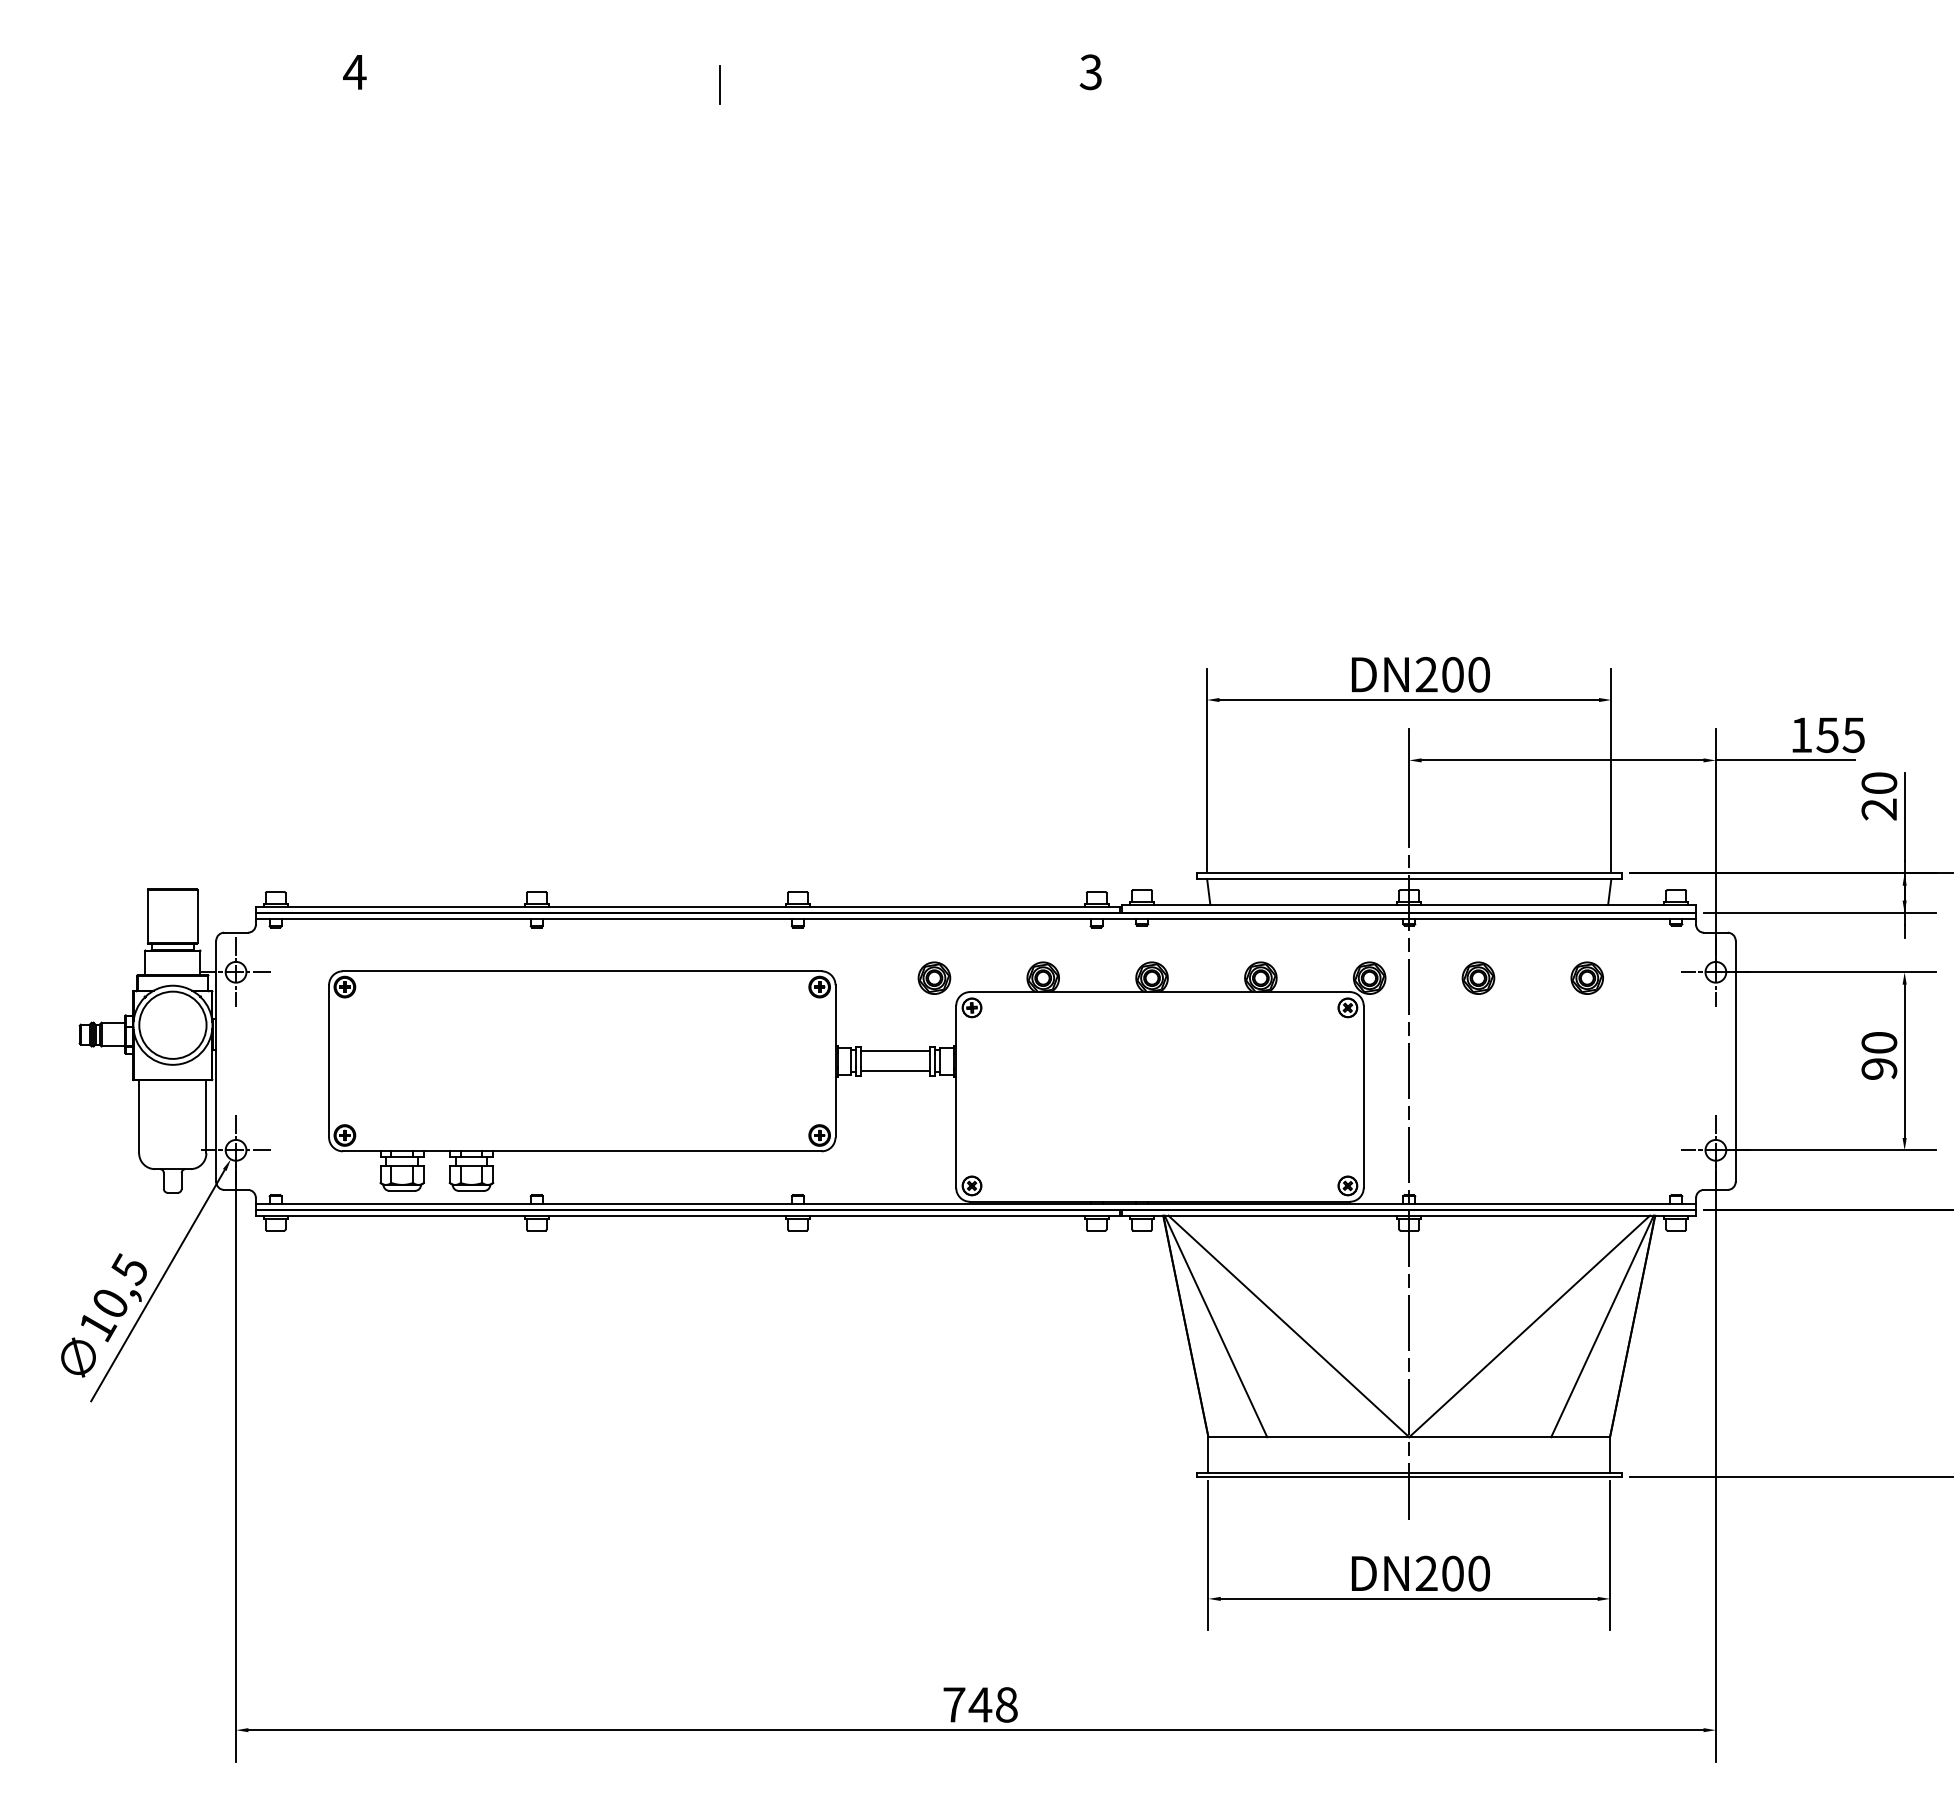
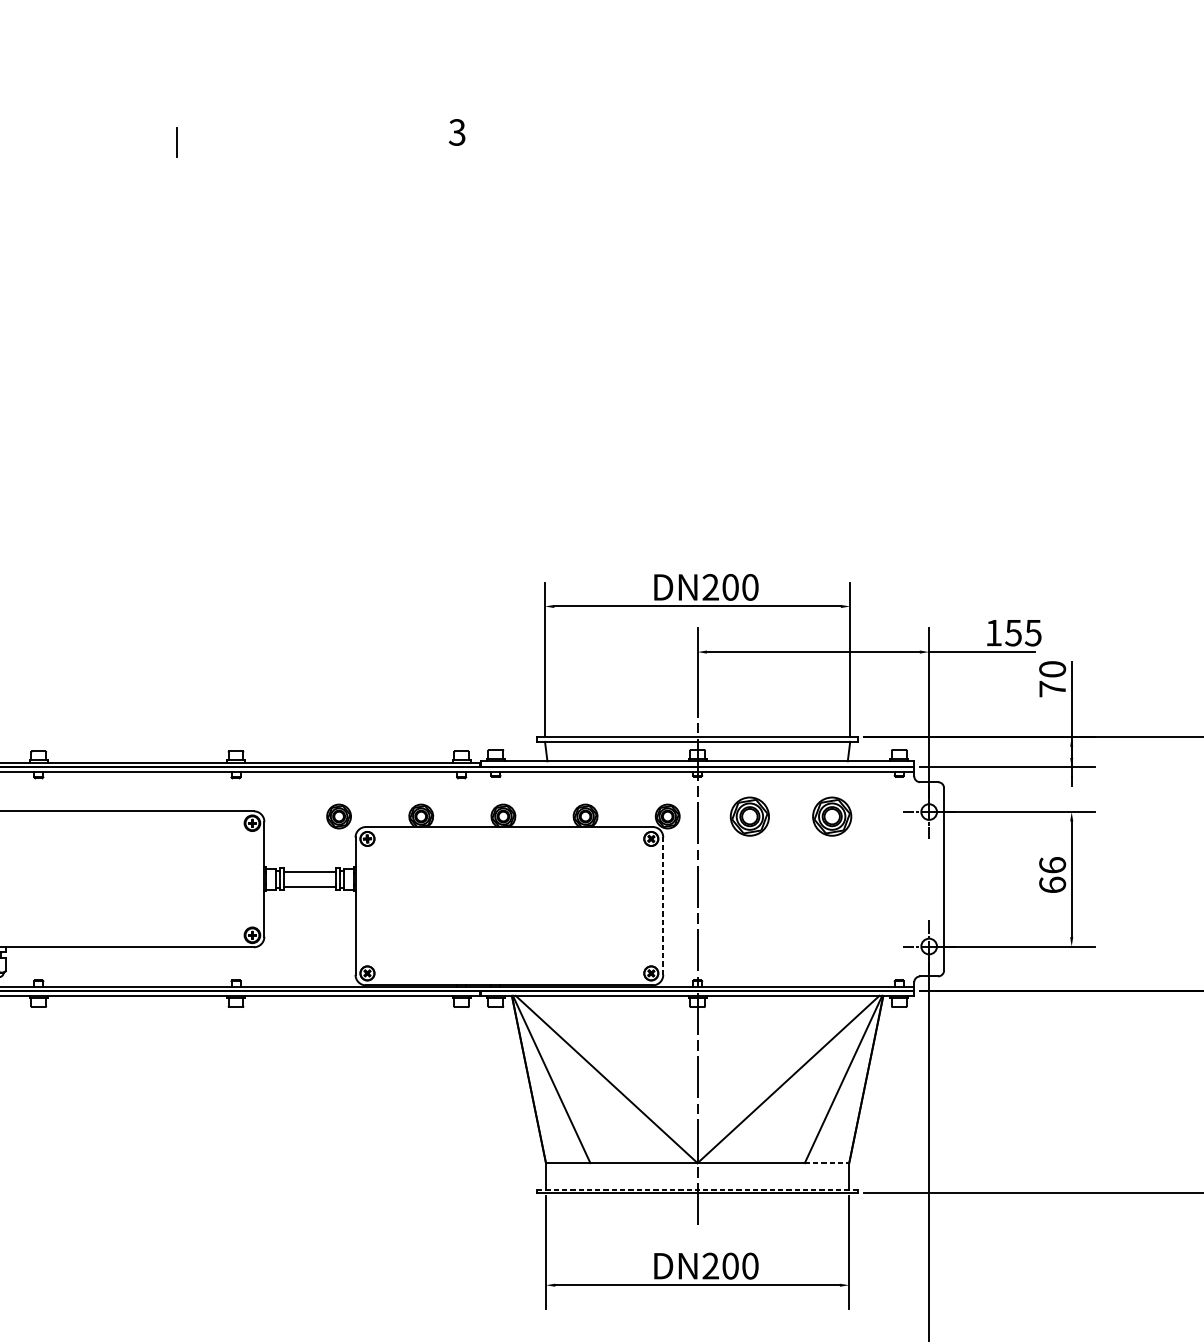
text: (1878, 809) -> (1051, 689), 20 -> 70
part: (1478, 977) -> (749, 816), size x1.6
part: (1586, 977) -> (831, 816), size x1.6
text: (1879, 1055) -> (1052, 874), 90 -> 66
line: (1363, 1096) -> (663, 905), solid -> dashed
line: (1581, 1437) -> (827, 1163), solid -> dashed
line: (1409, 1472) -> (697, 1189), solid -> dashed

